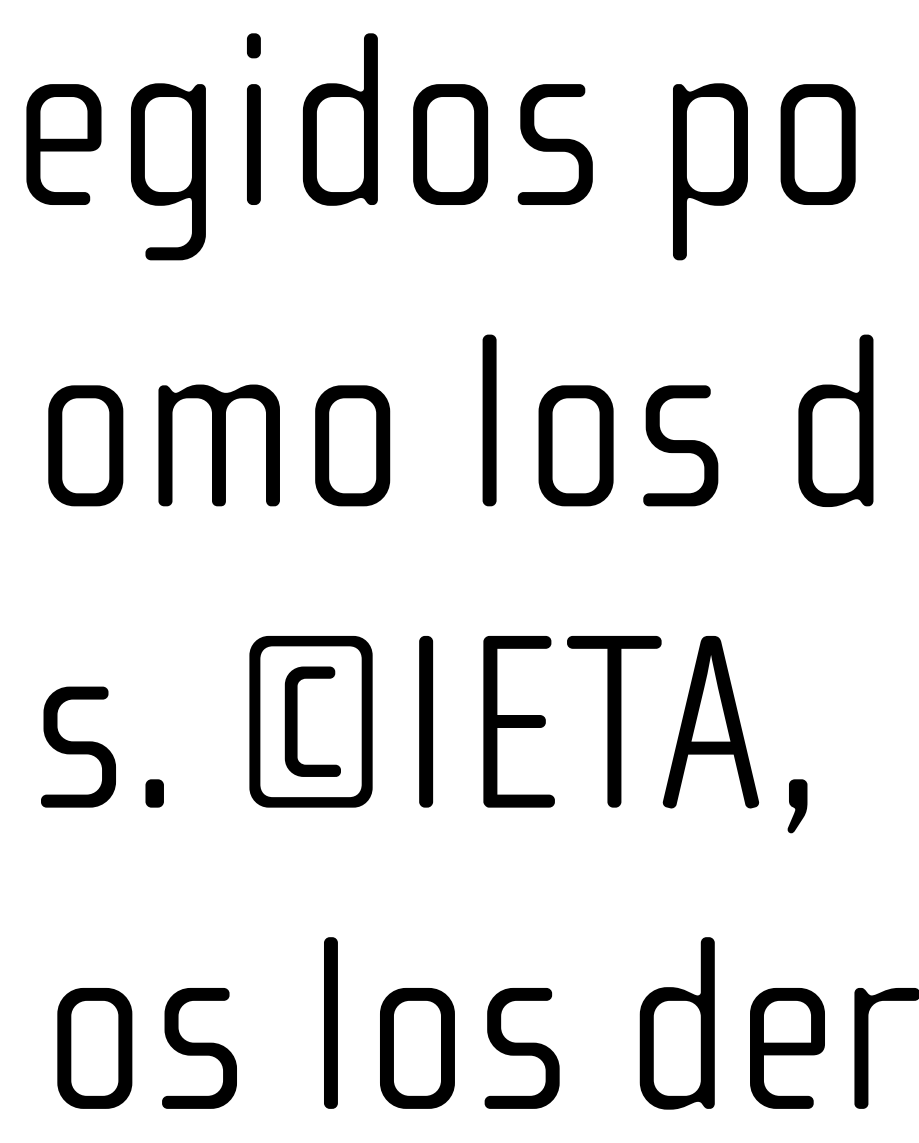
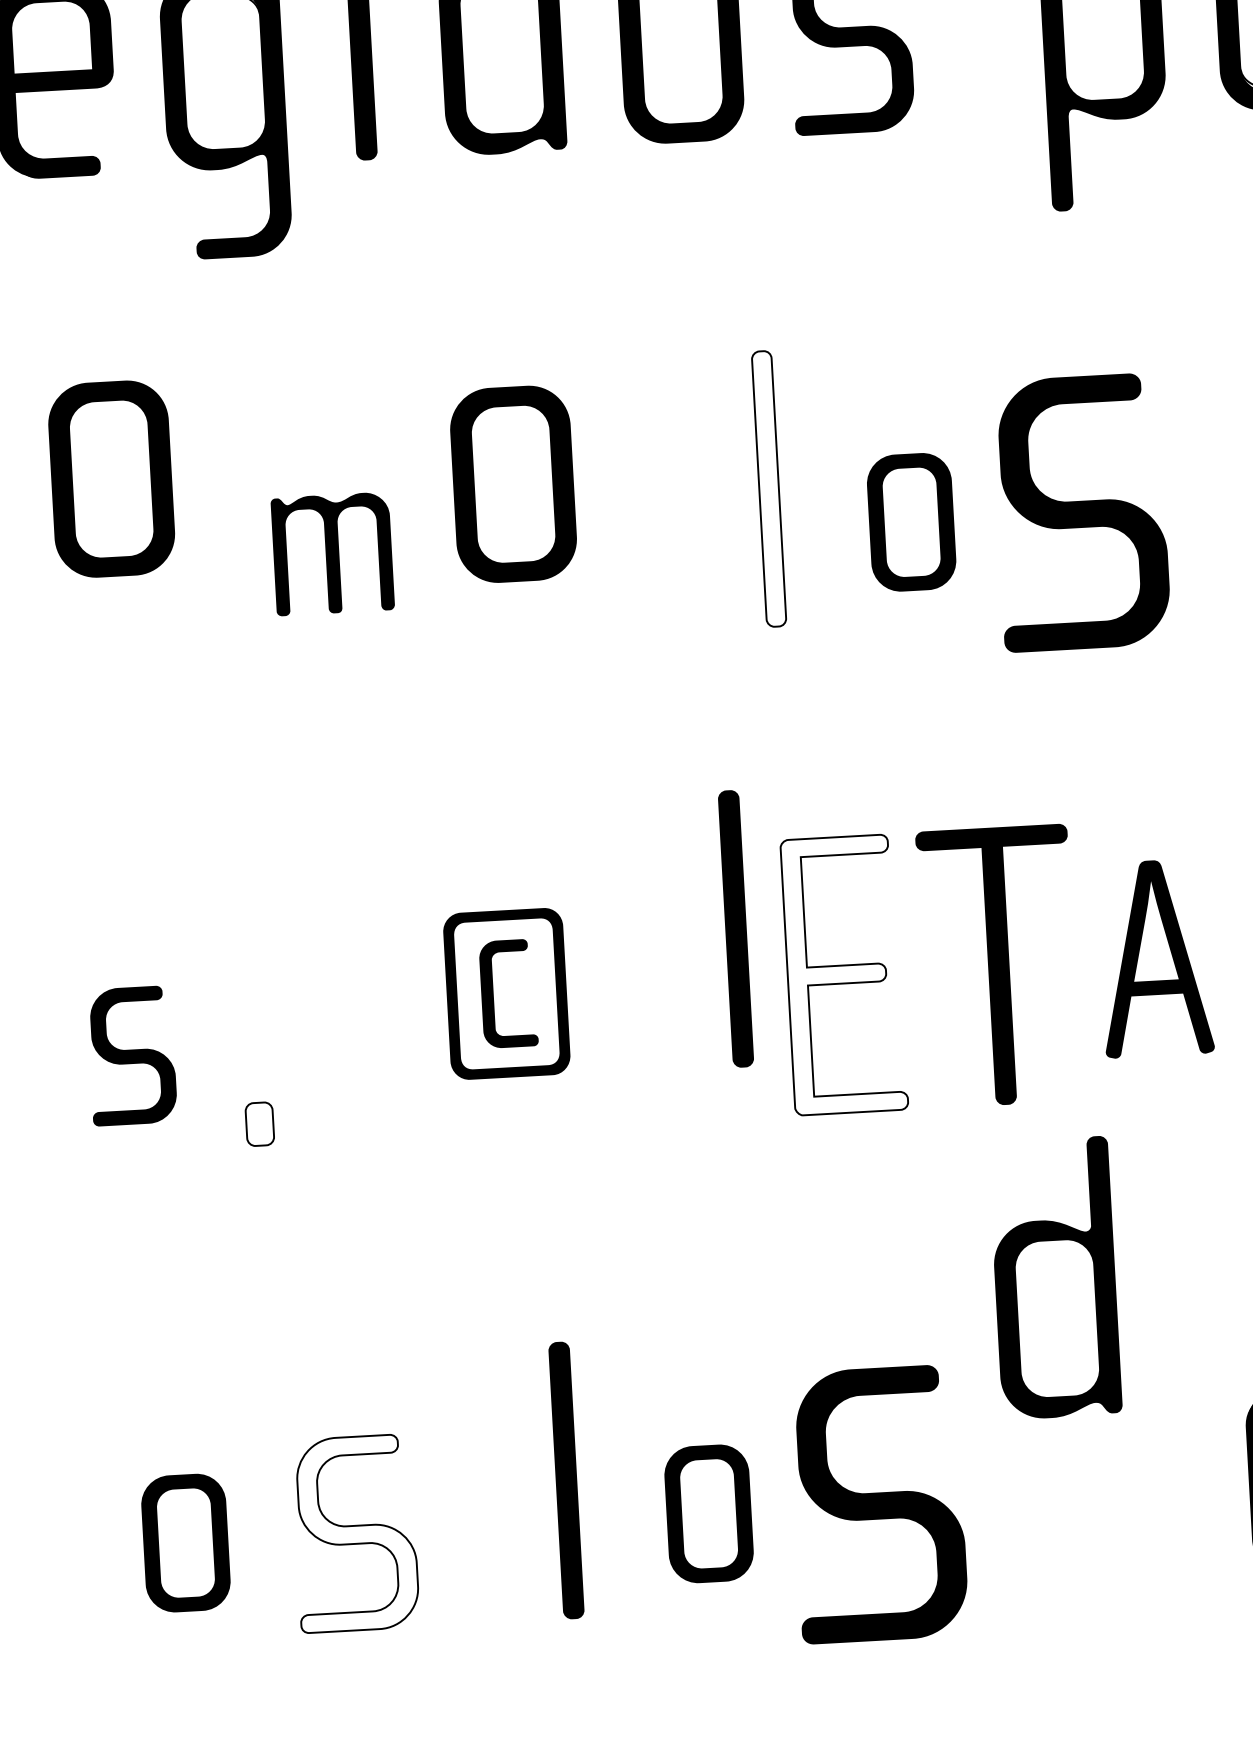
fill: (489, 420) -> (768, 489), removed
part: (85, 445) -> (111, 478), moved
part: (218, 445) -> (331, 554), size x0.6
part: (352, 445) -> (513, 483), moved
part: (575, 445) -> (910, 521), size x0.7
part: (680, 445) -> (1080, 512), size x1.4
part: (310, 721) -> (505, 993), size x0.6
part: (426, 721) -> (736, 928), moved
fill: (518, 721) -> (843, 974), removed
part: (710, 722) -> (1154, 958), size x0.7
part: (78, 746) -> (132, 1054), size x0.7
fill: (154, 793) -> (259, 1124), removed
part: (676, 1023) -> (1053, 1278), moved
fill: (199, 1047) -> (355, 1532), removed
part: (94, 1048) -> (185, 1543), size x0.7
part: (417, 1048) -> (709, 1513), size x0.7
part: (521, 1048) -> (877, 1504), size x1.4

